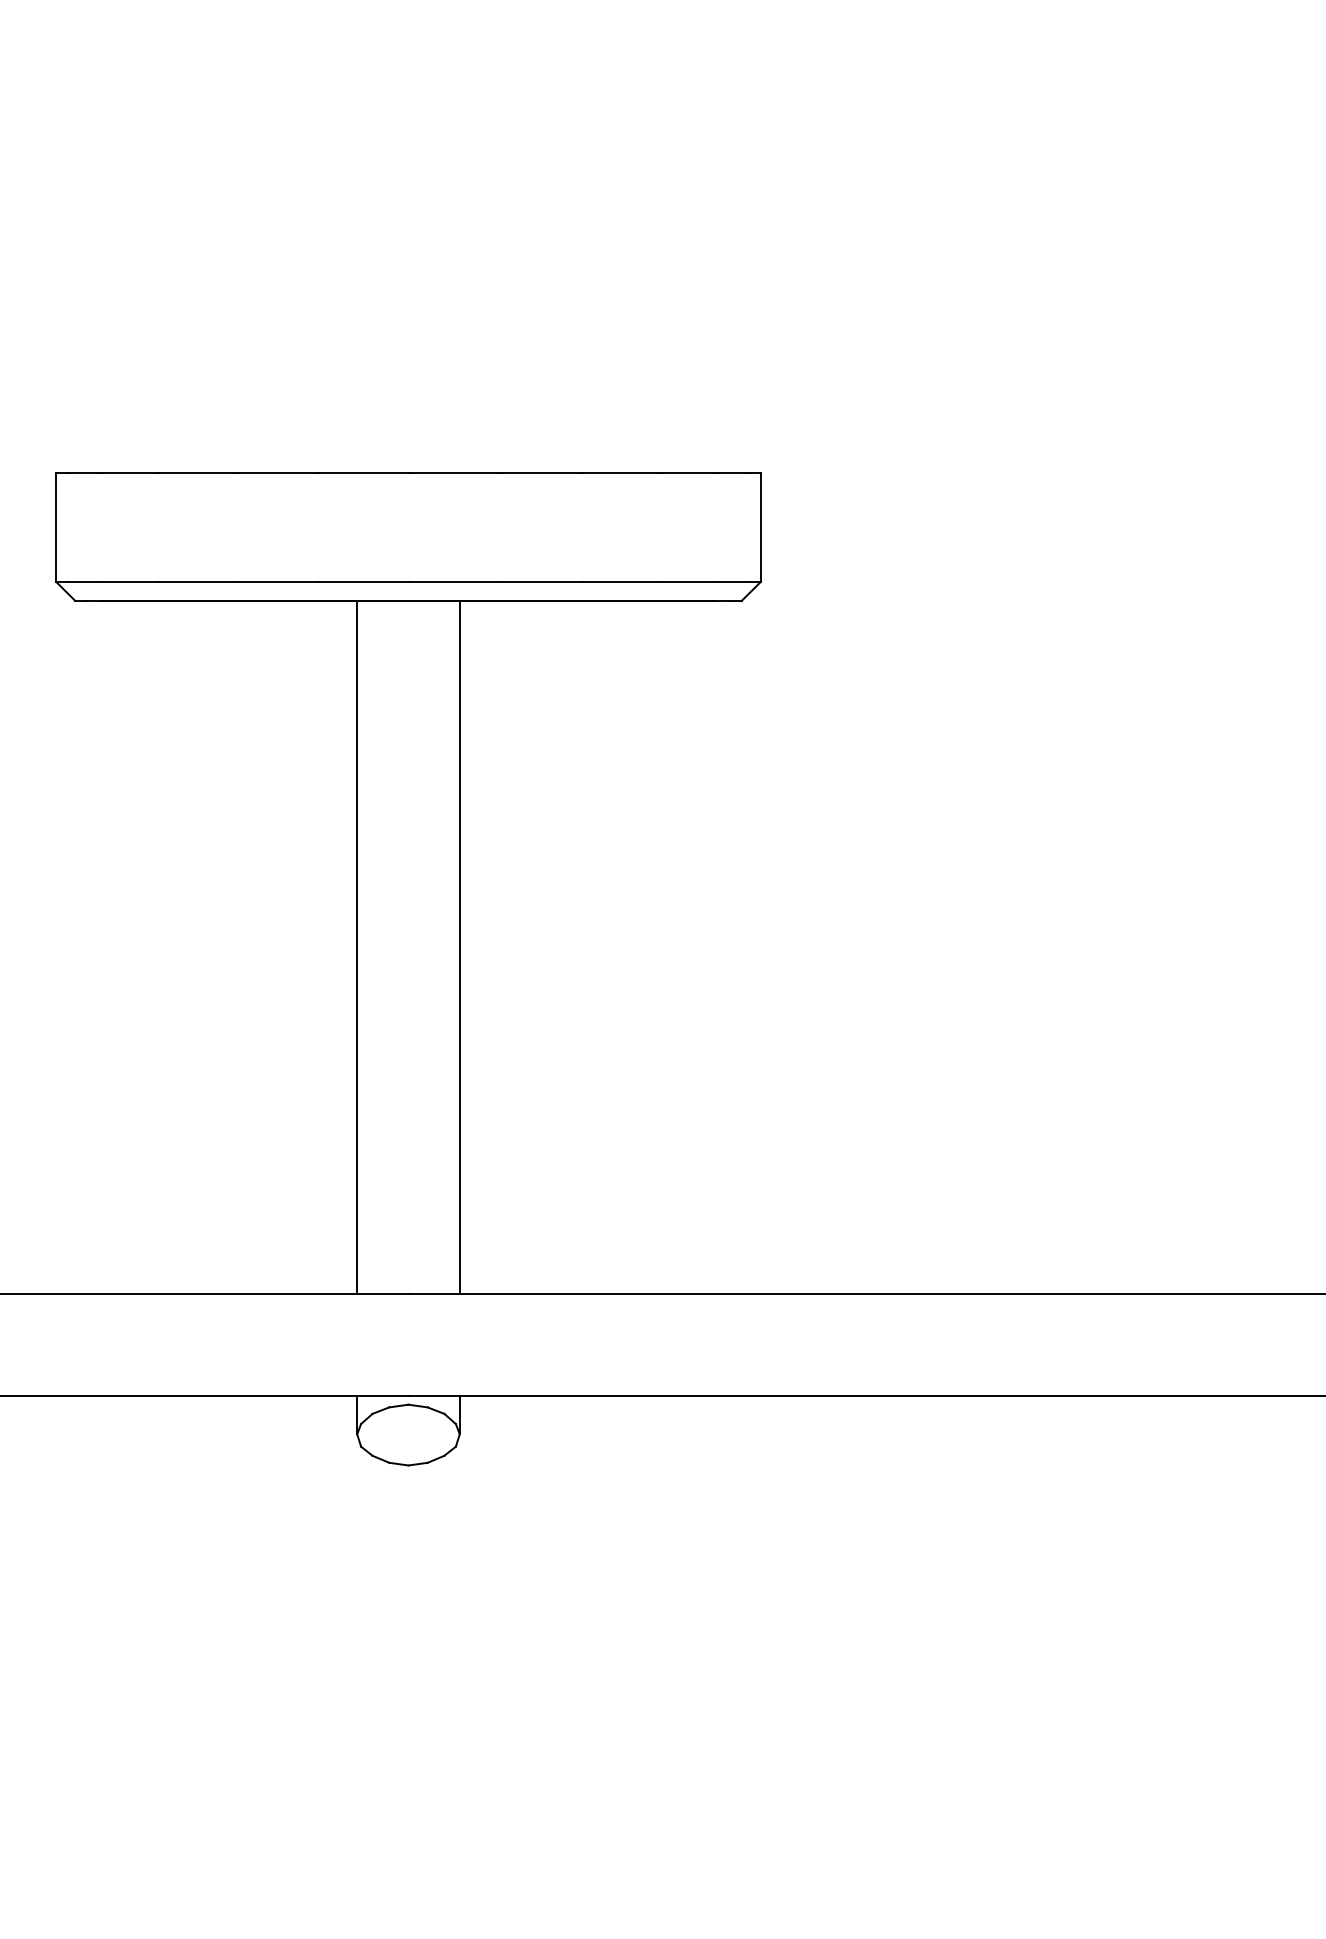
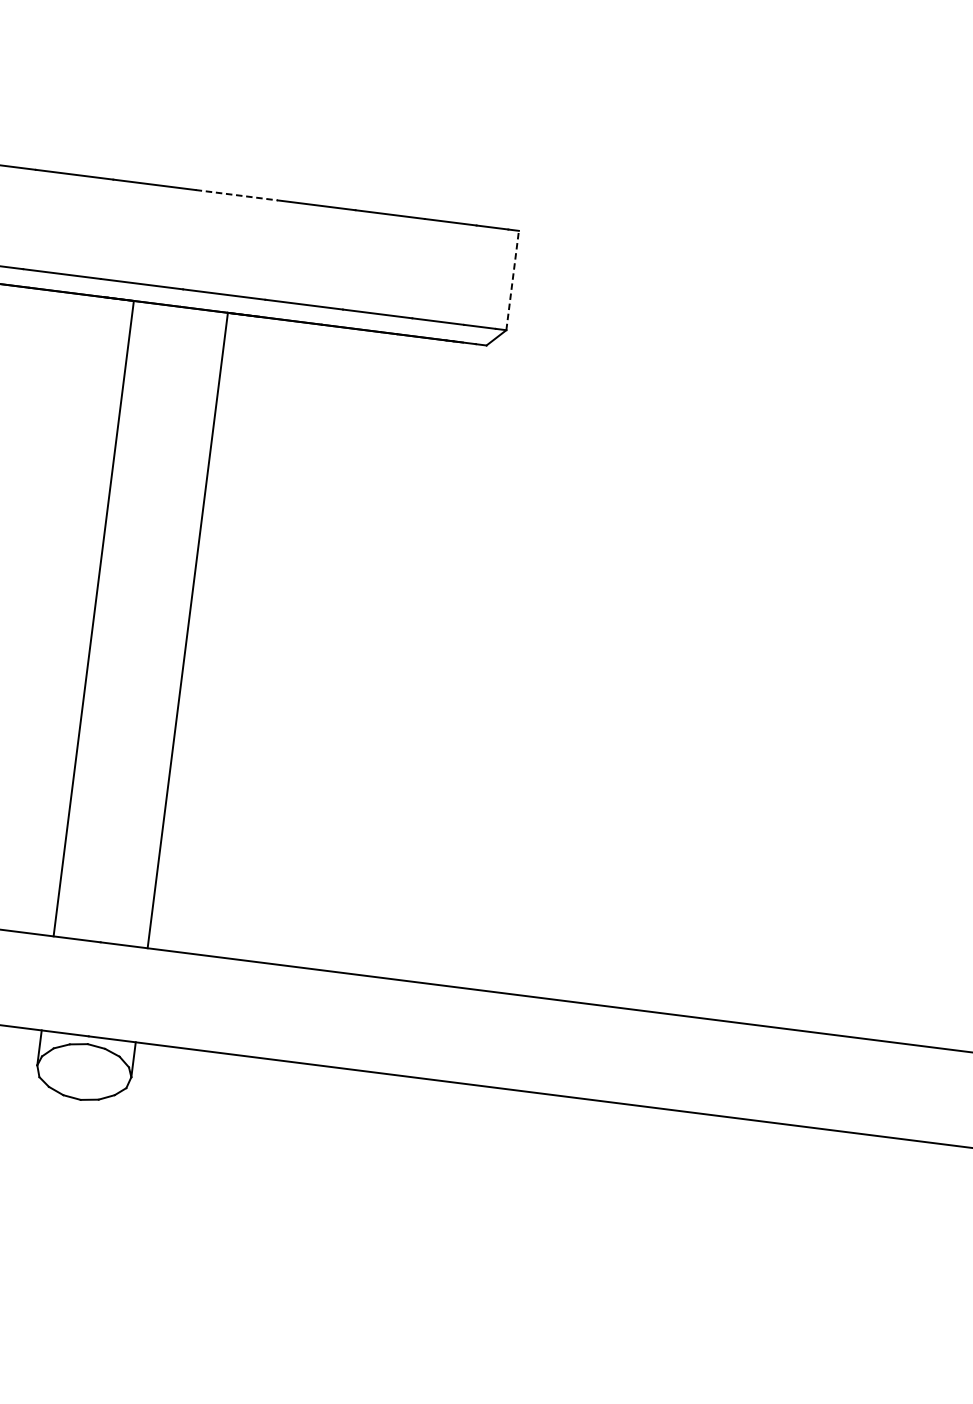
line: (453, 473) -> (236, 195), solid -> dashed
line: (760, 527) -> (512, 280), solid -> dashed

